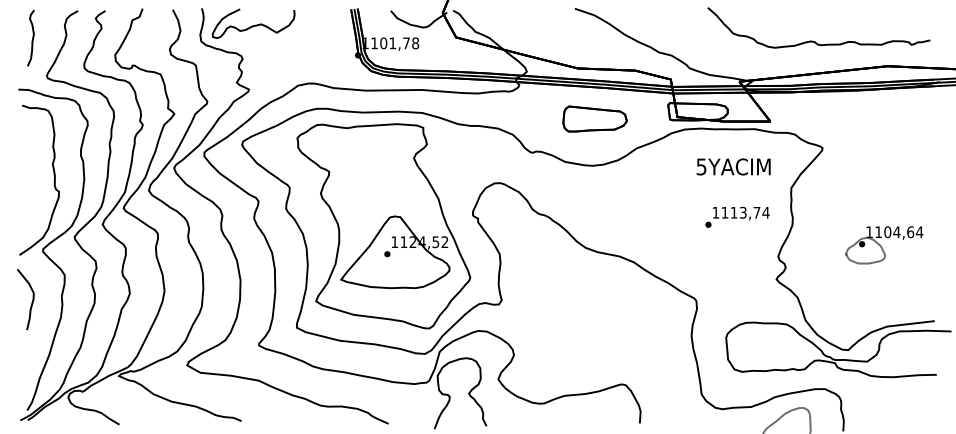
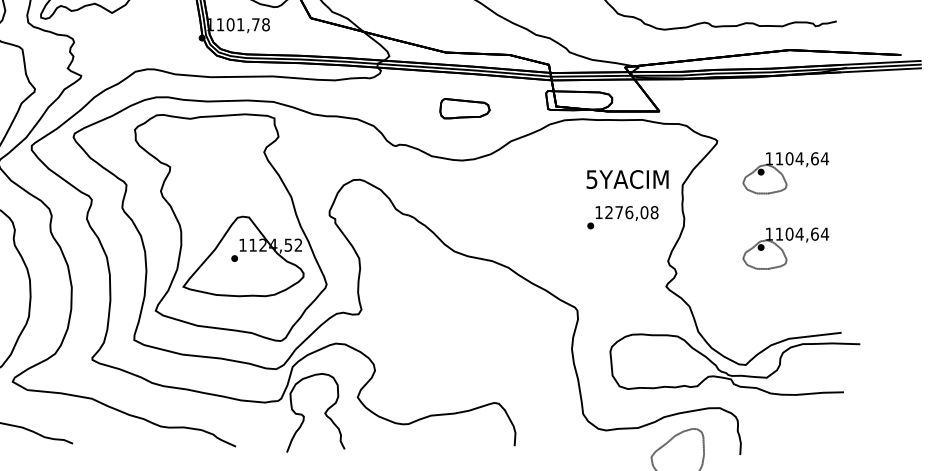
part: (594, 118) -> (464, 108), size x0.7
text: (733, 166) -> (627, 179), moved
part: (884, 177) -> (785, 173), added
text: (745, 212) -> (631, 212), 1113,74 -> 1276,08

